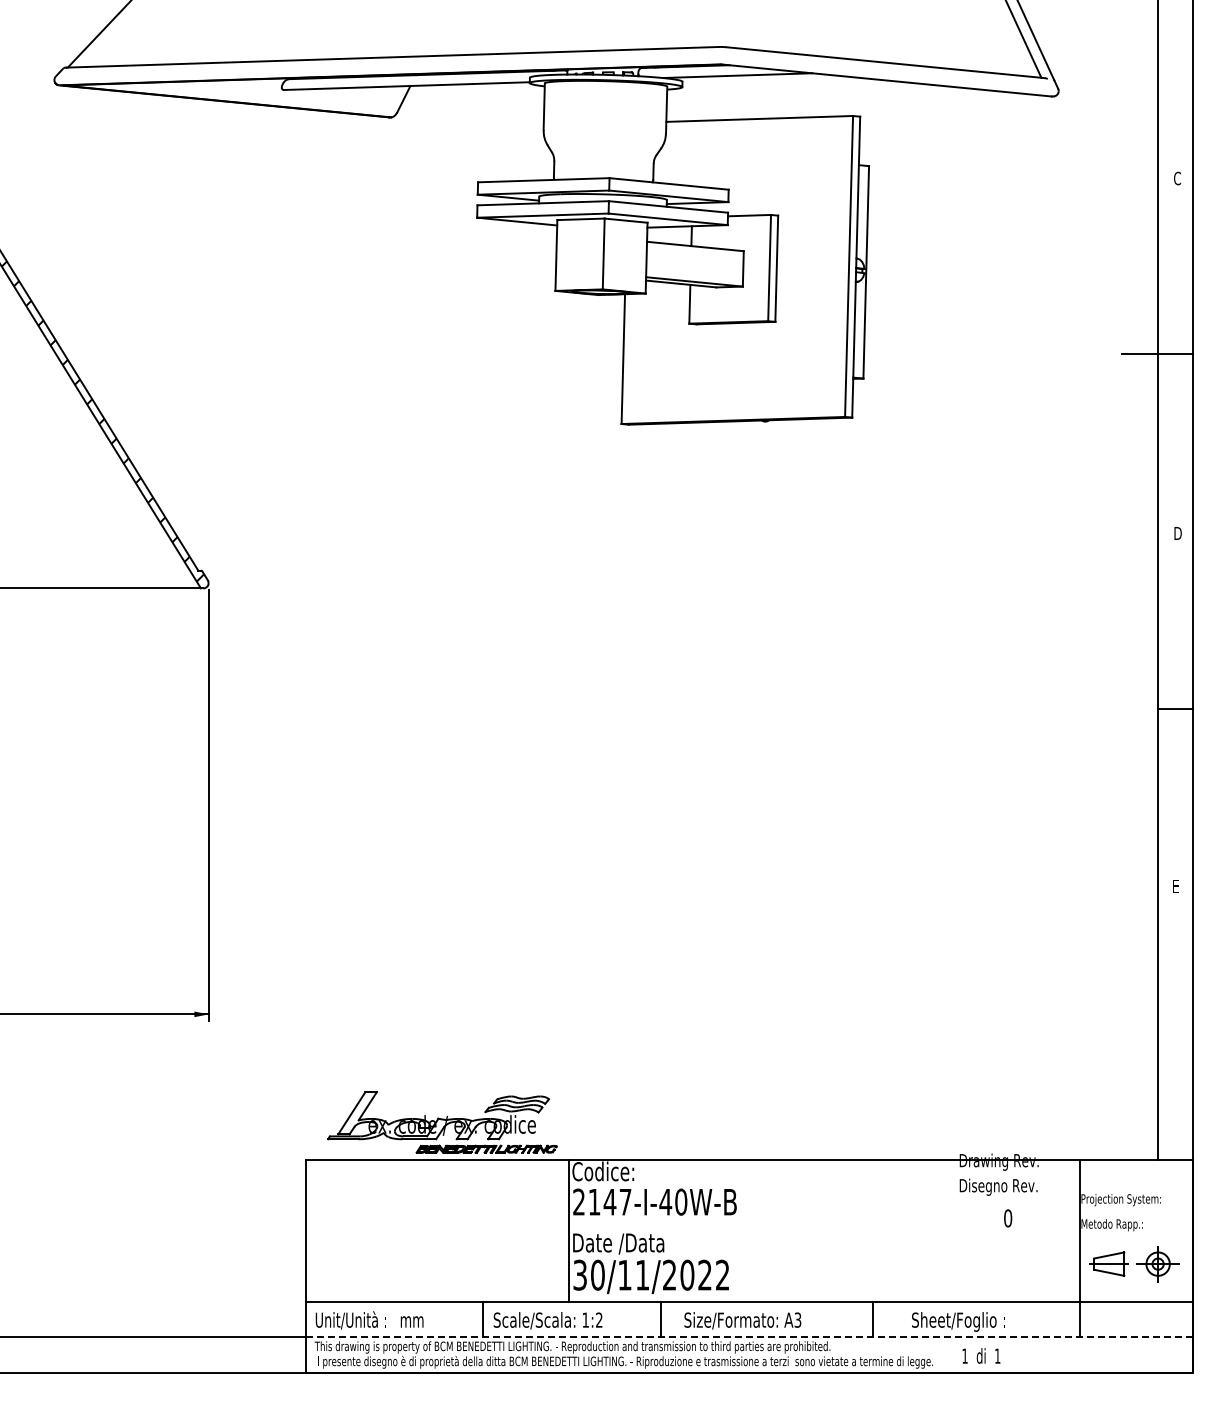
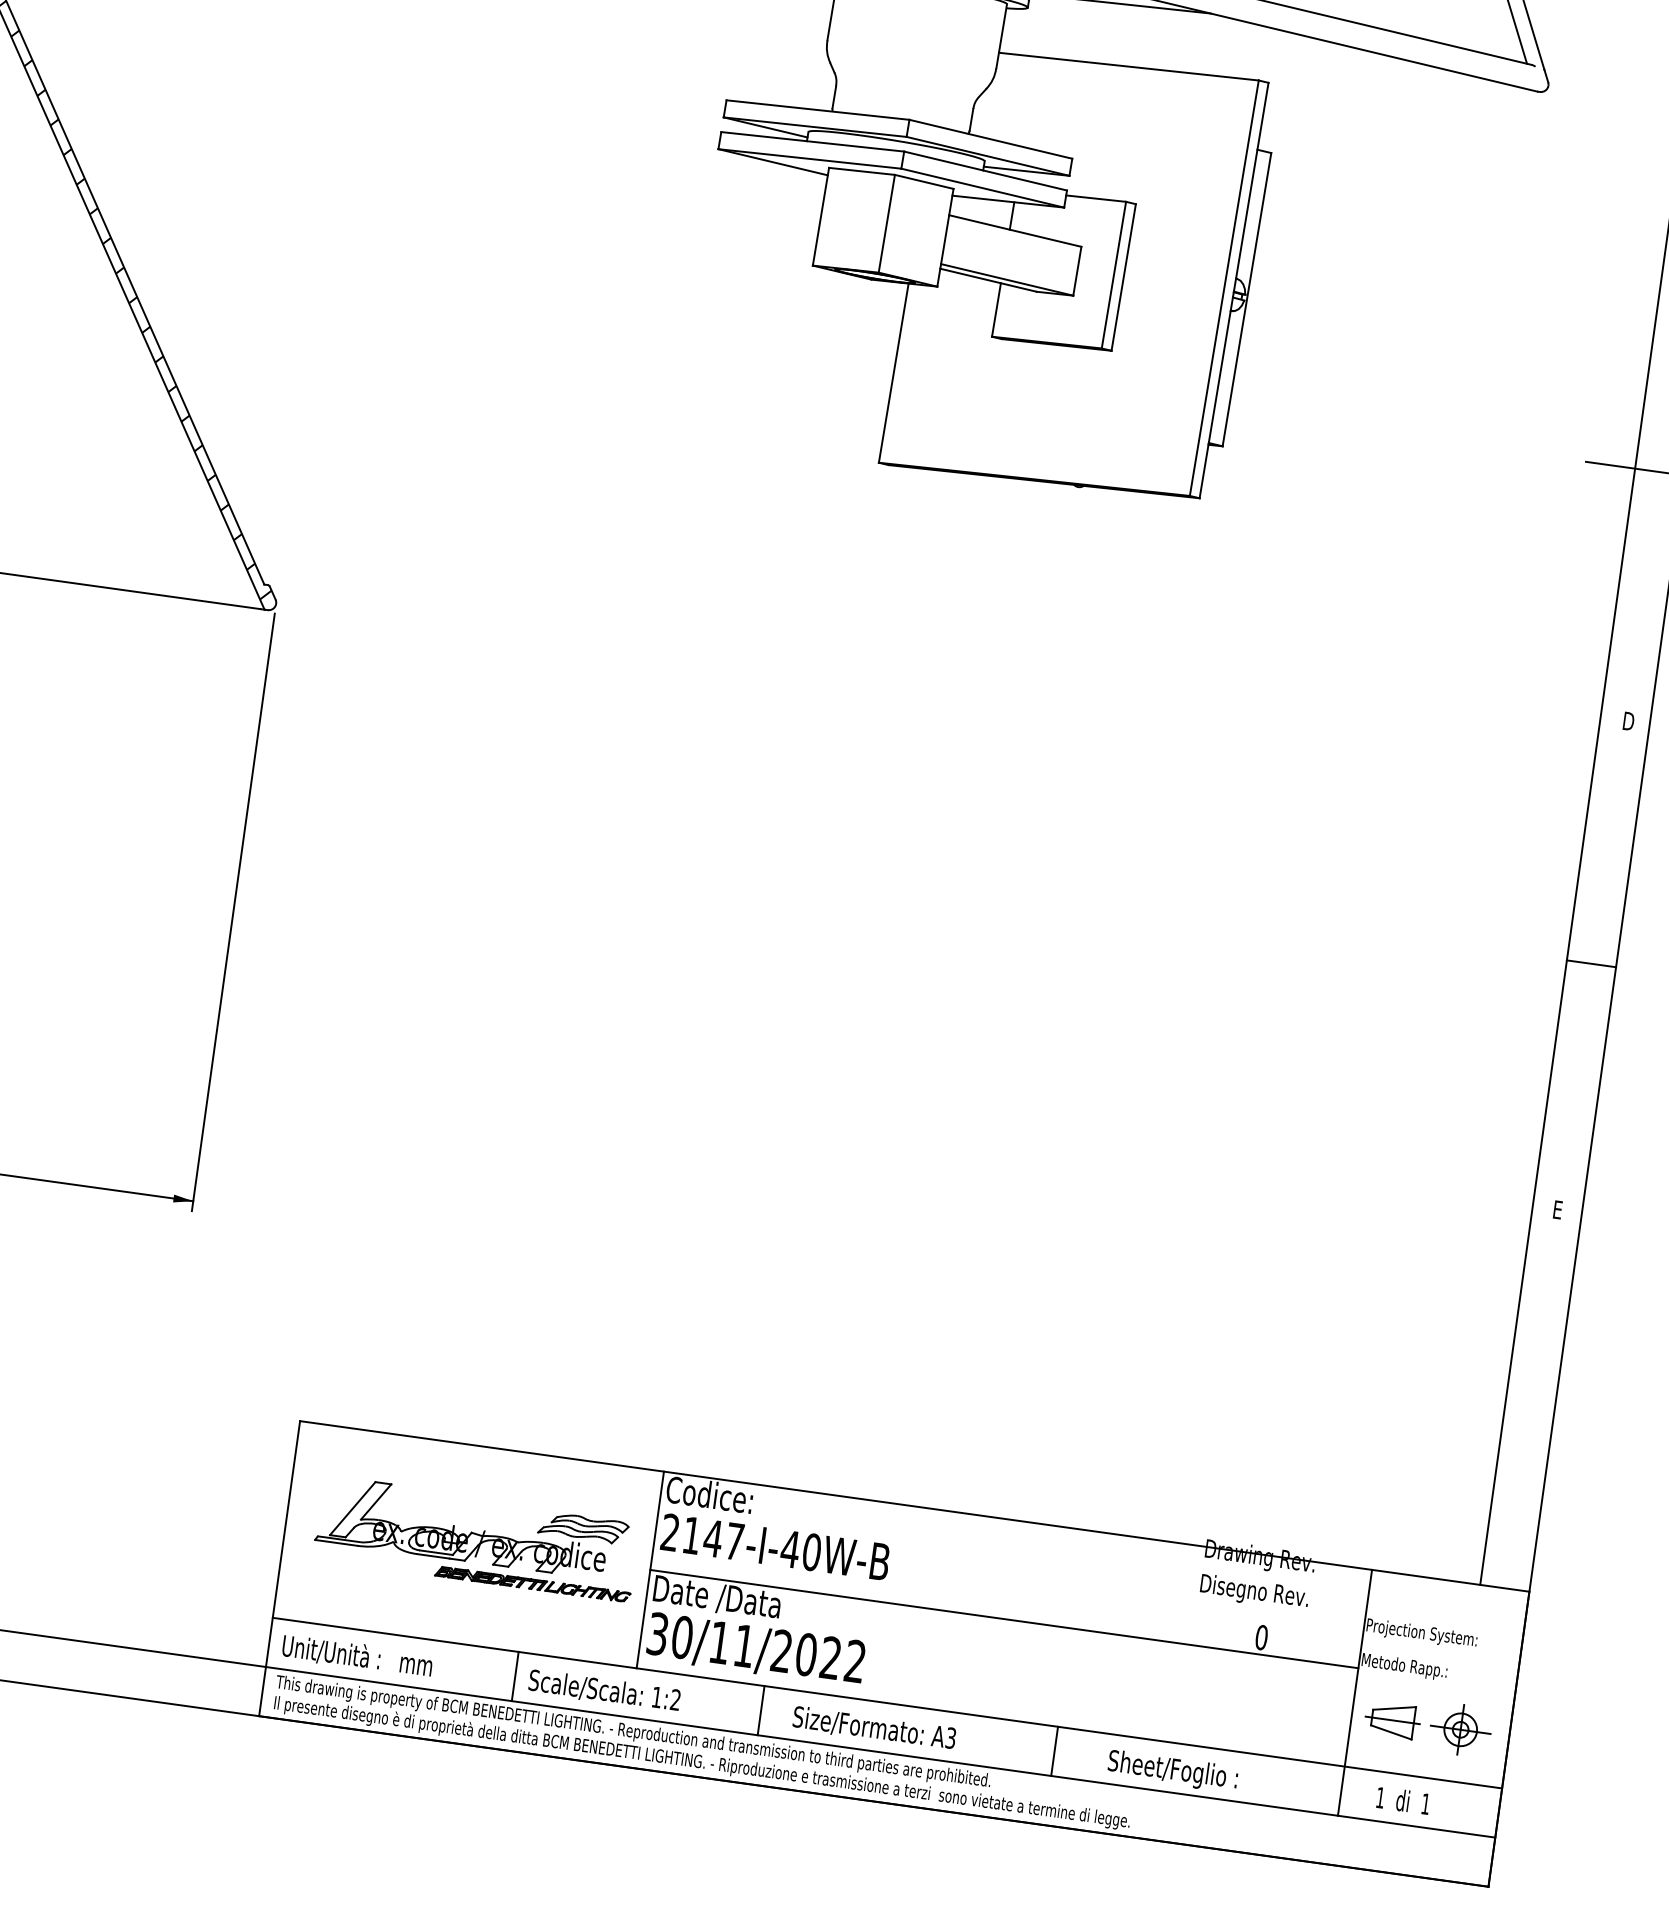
part: (442, 1122) -> (476, 1538), moved
line: (823, 1230) -> (1003, 1618), added
line: (749, 1337) -> (880, 1752), dashed -> solid
text: (981, 1355) -> (1403, 1800), moved

